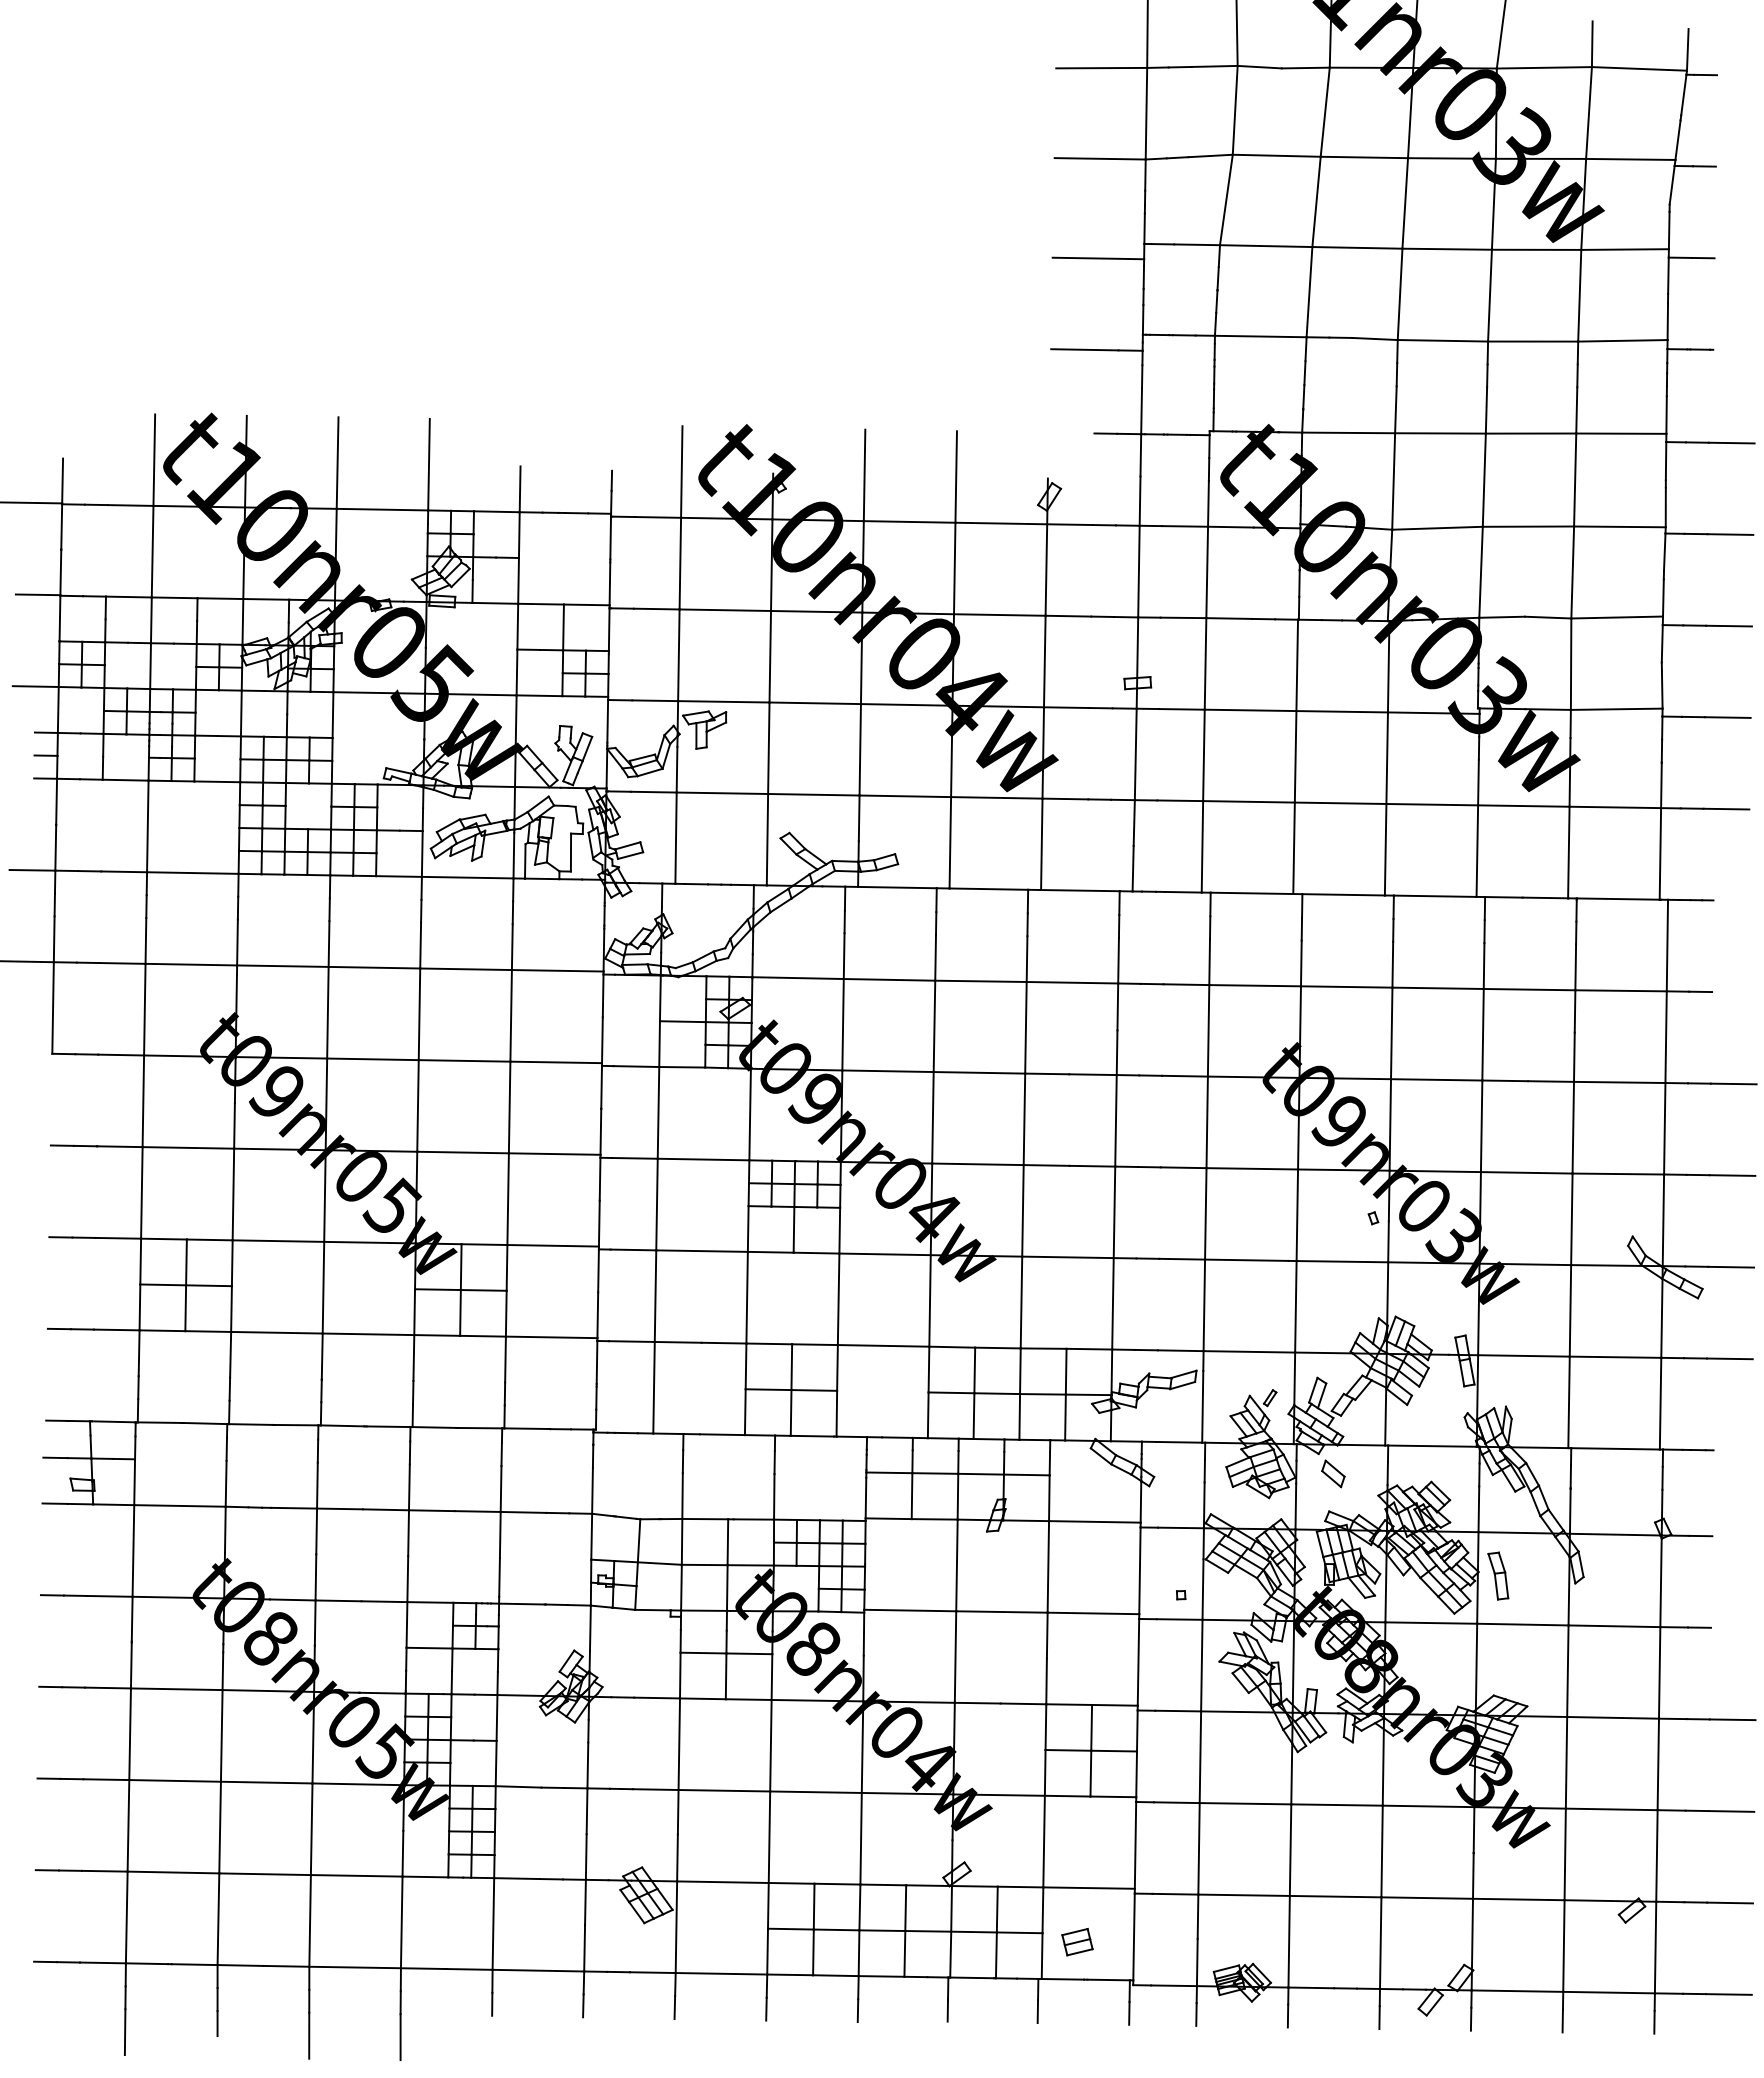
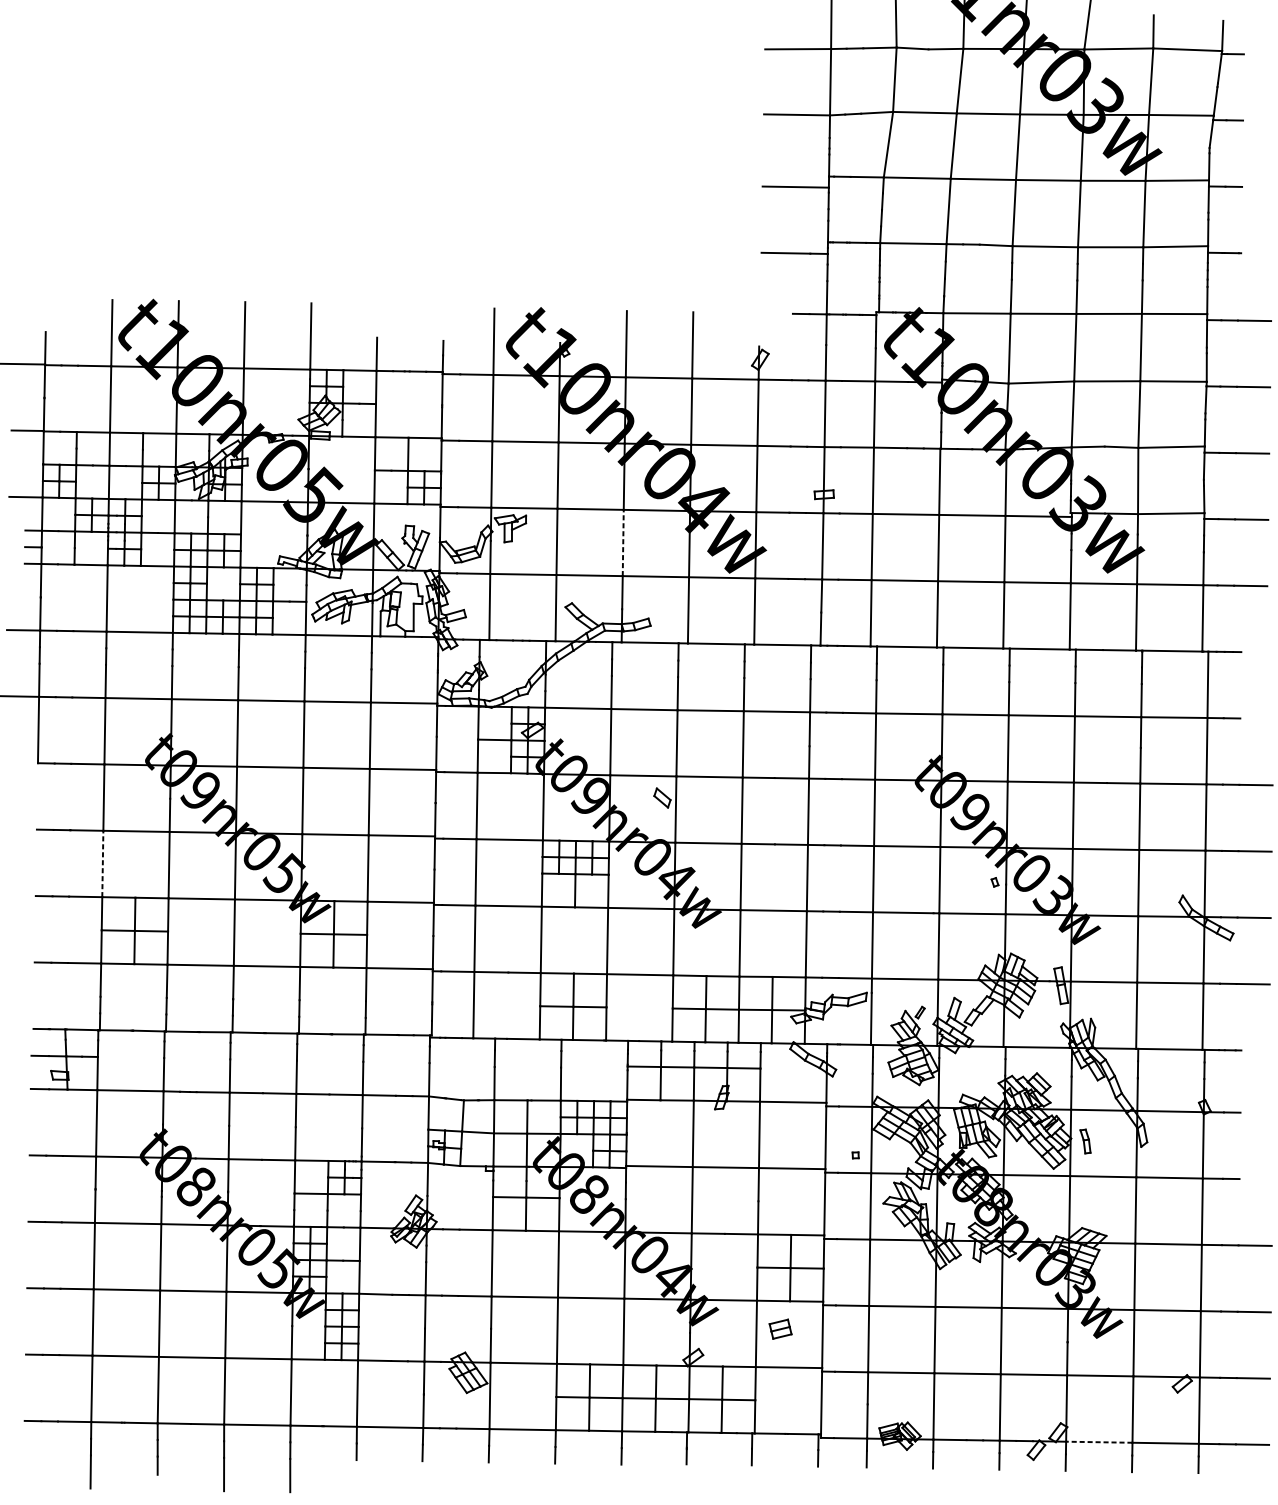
line: (860, 749) -> (623, 542), solid -> dashed
line: (141, 1192) -> (102, 863), solid -> dashed
part: (1333, 1473) -> (662, 797), moved
part: (1498, 1575) -> (1085, 1141), size x0.7
part: (1077, 1942) -> (780, 1329), moved
line: (1517, 1991) -> (1099, 1442), solid -> dashed

